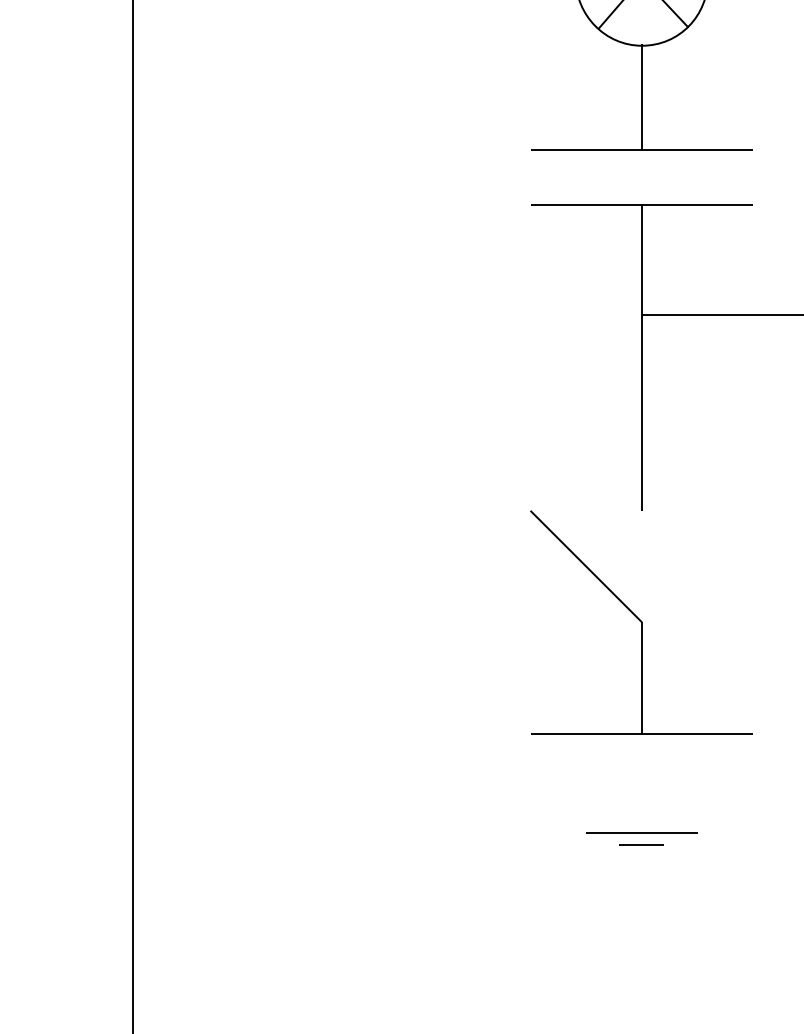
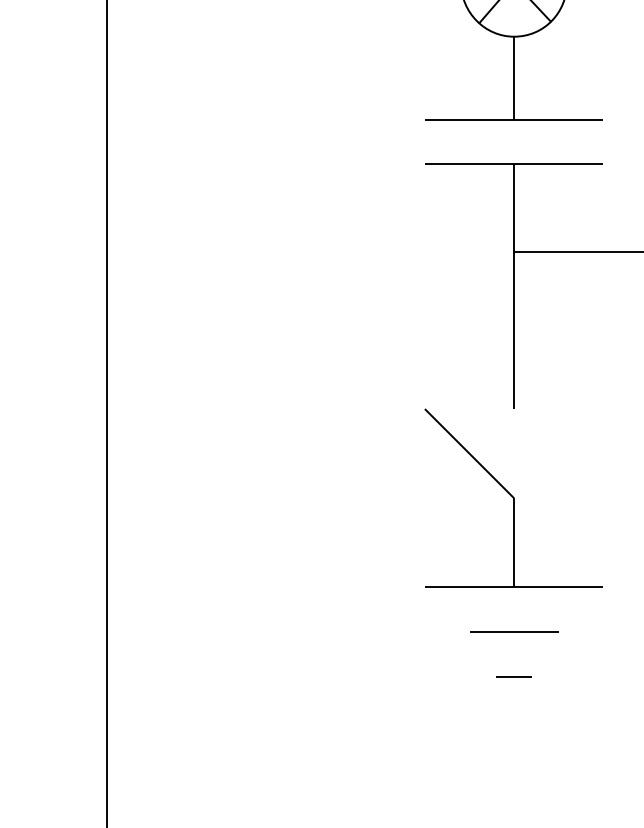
line: (642, 832) -> (514, 631), moved

